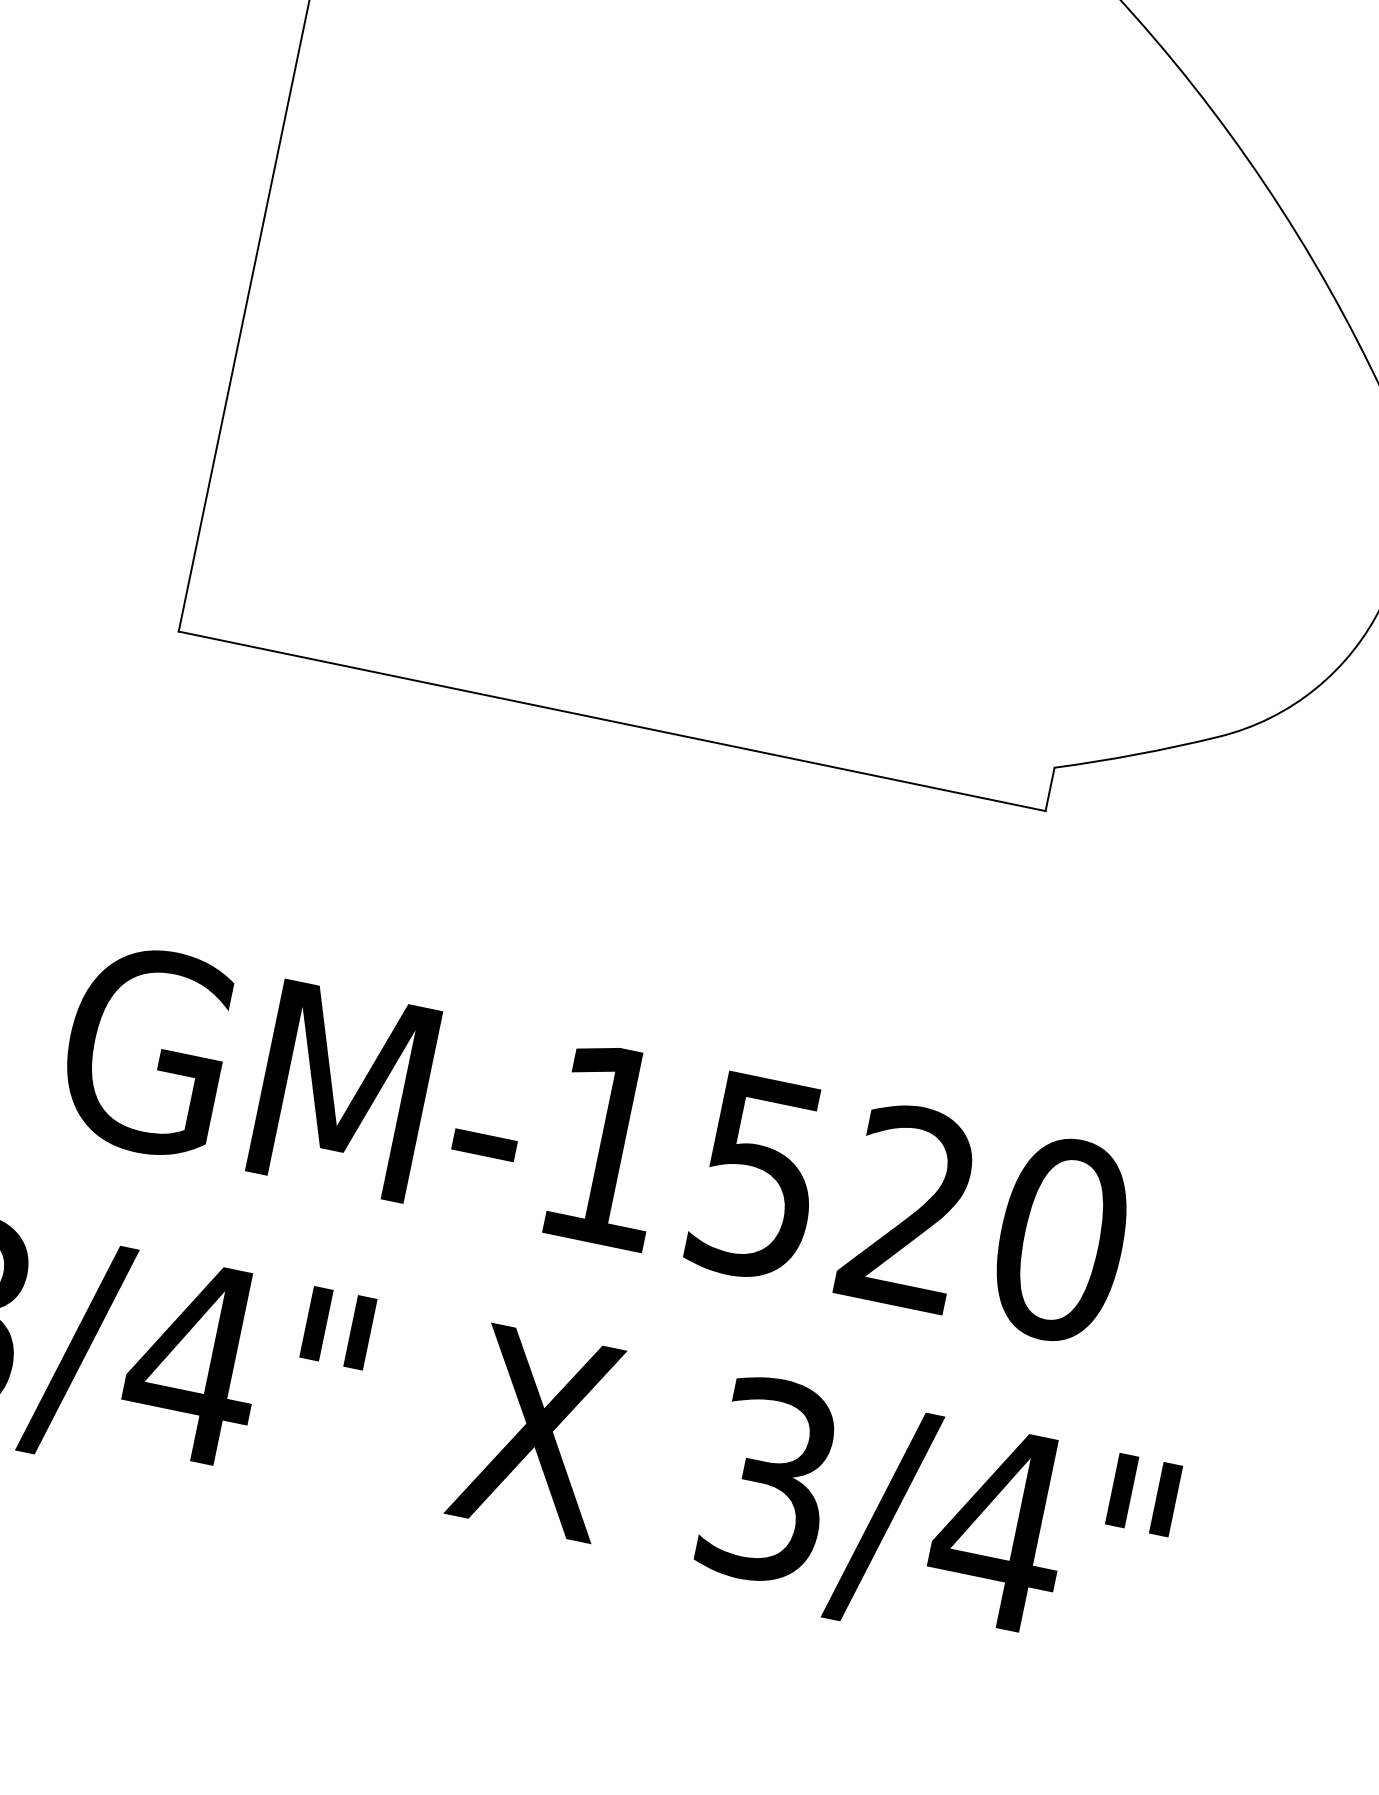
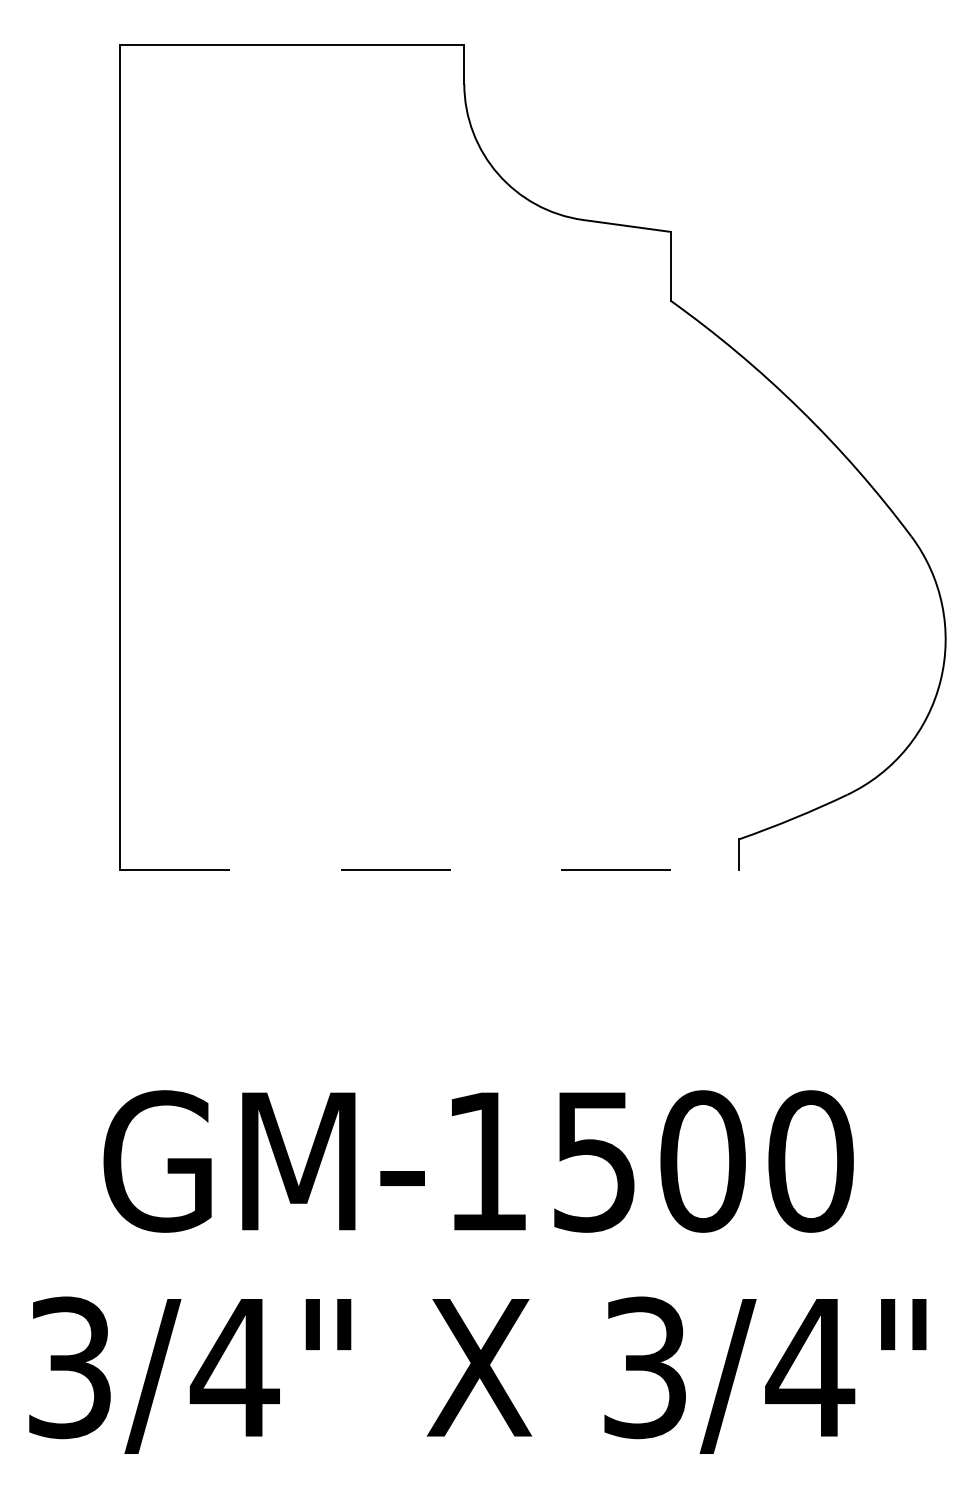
line: (612, 721) -> (430, 870), solid -> dashed
text: (909, 1208) -> (702, 1161), GM-1520 -> GM-1500

